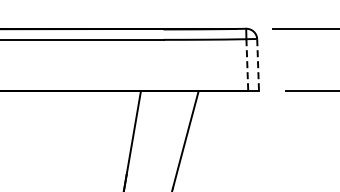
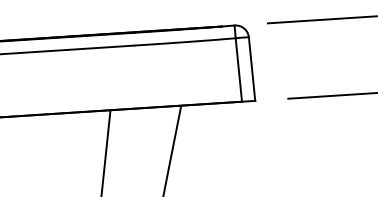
line: (247, 65) -> (239, 70), dashed -> solid
line: (258, 65) -> (252, 69), dashed -> solid

